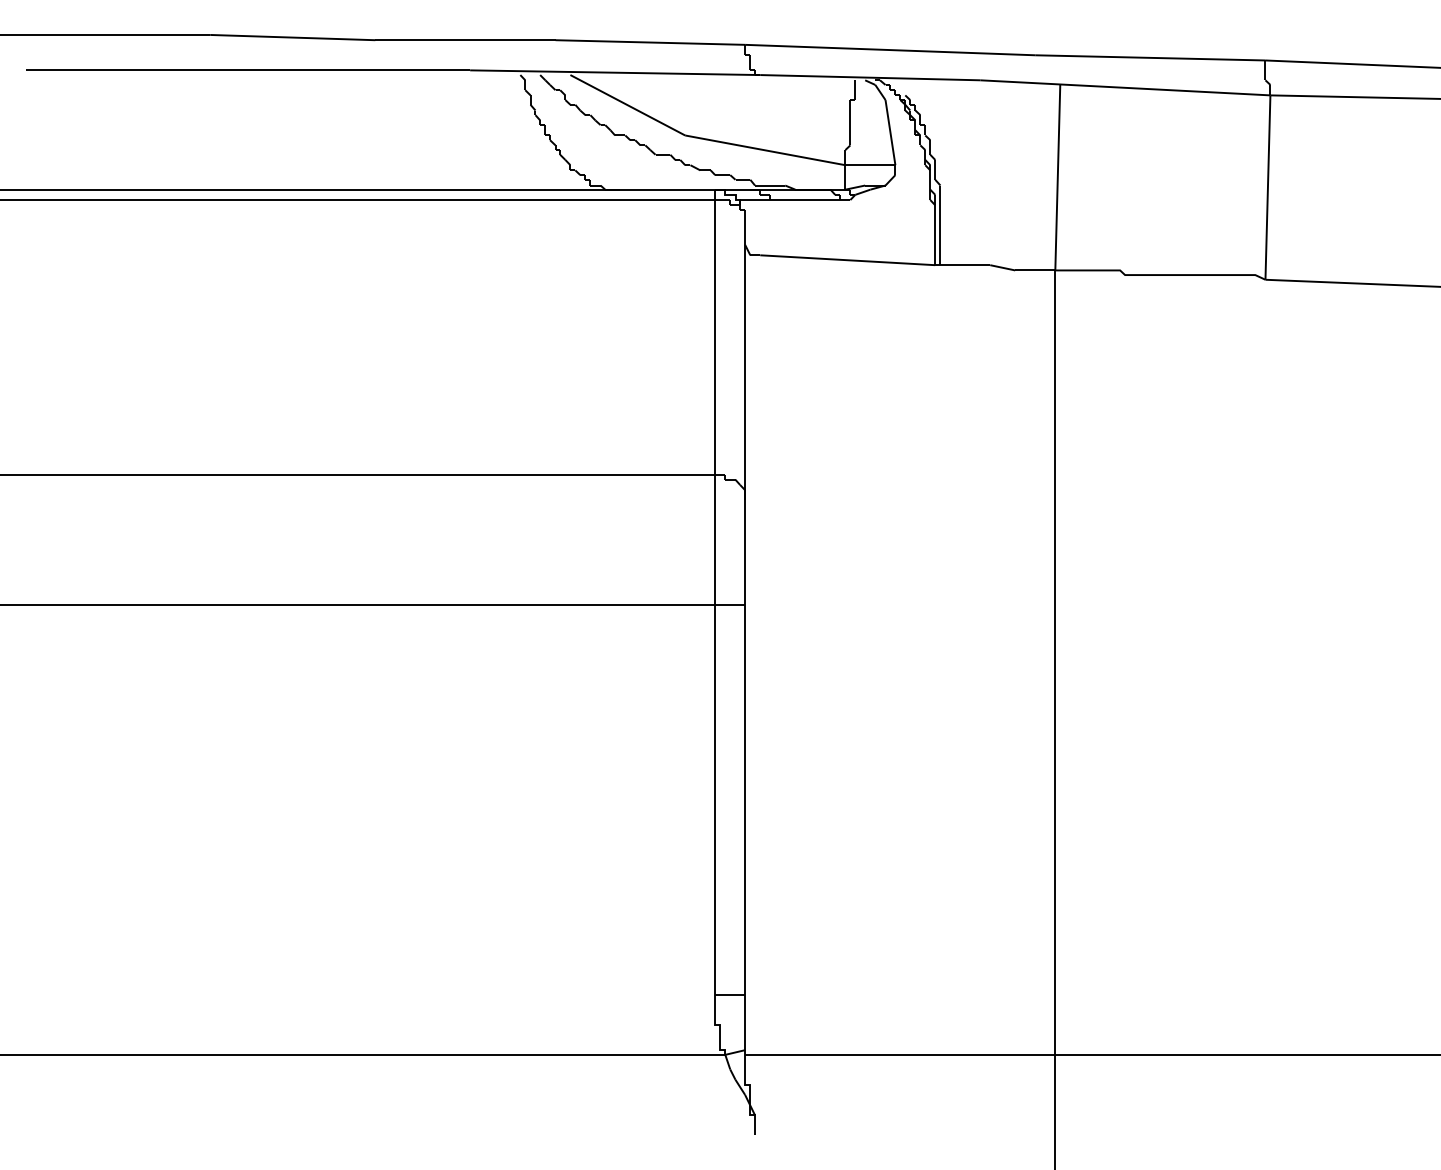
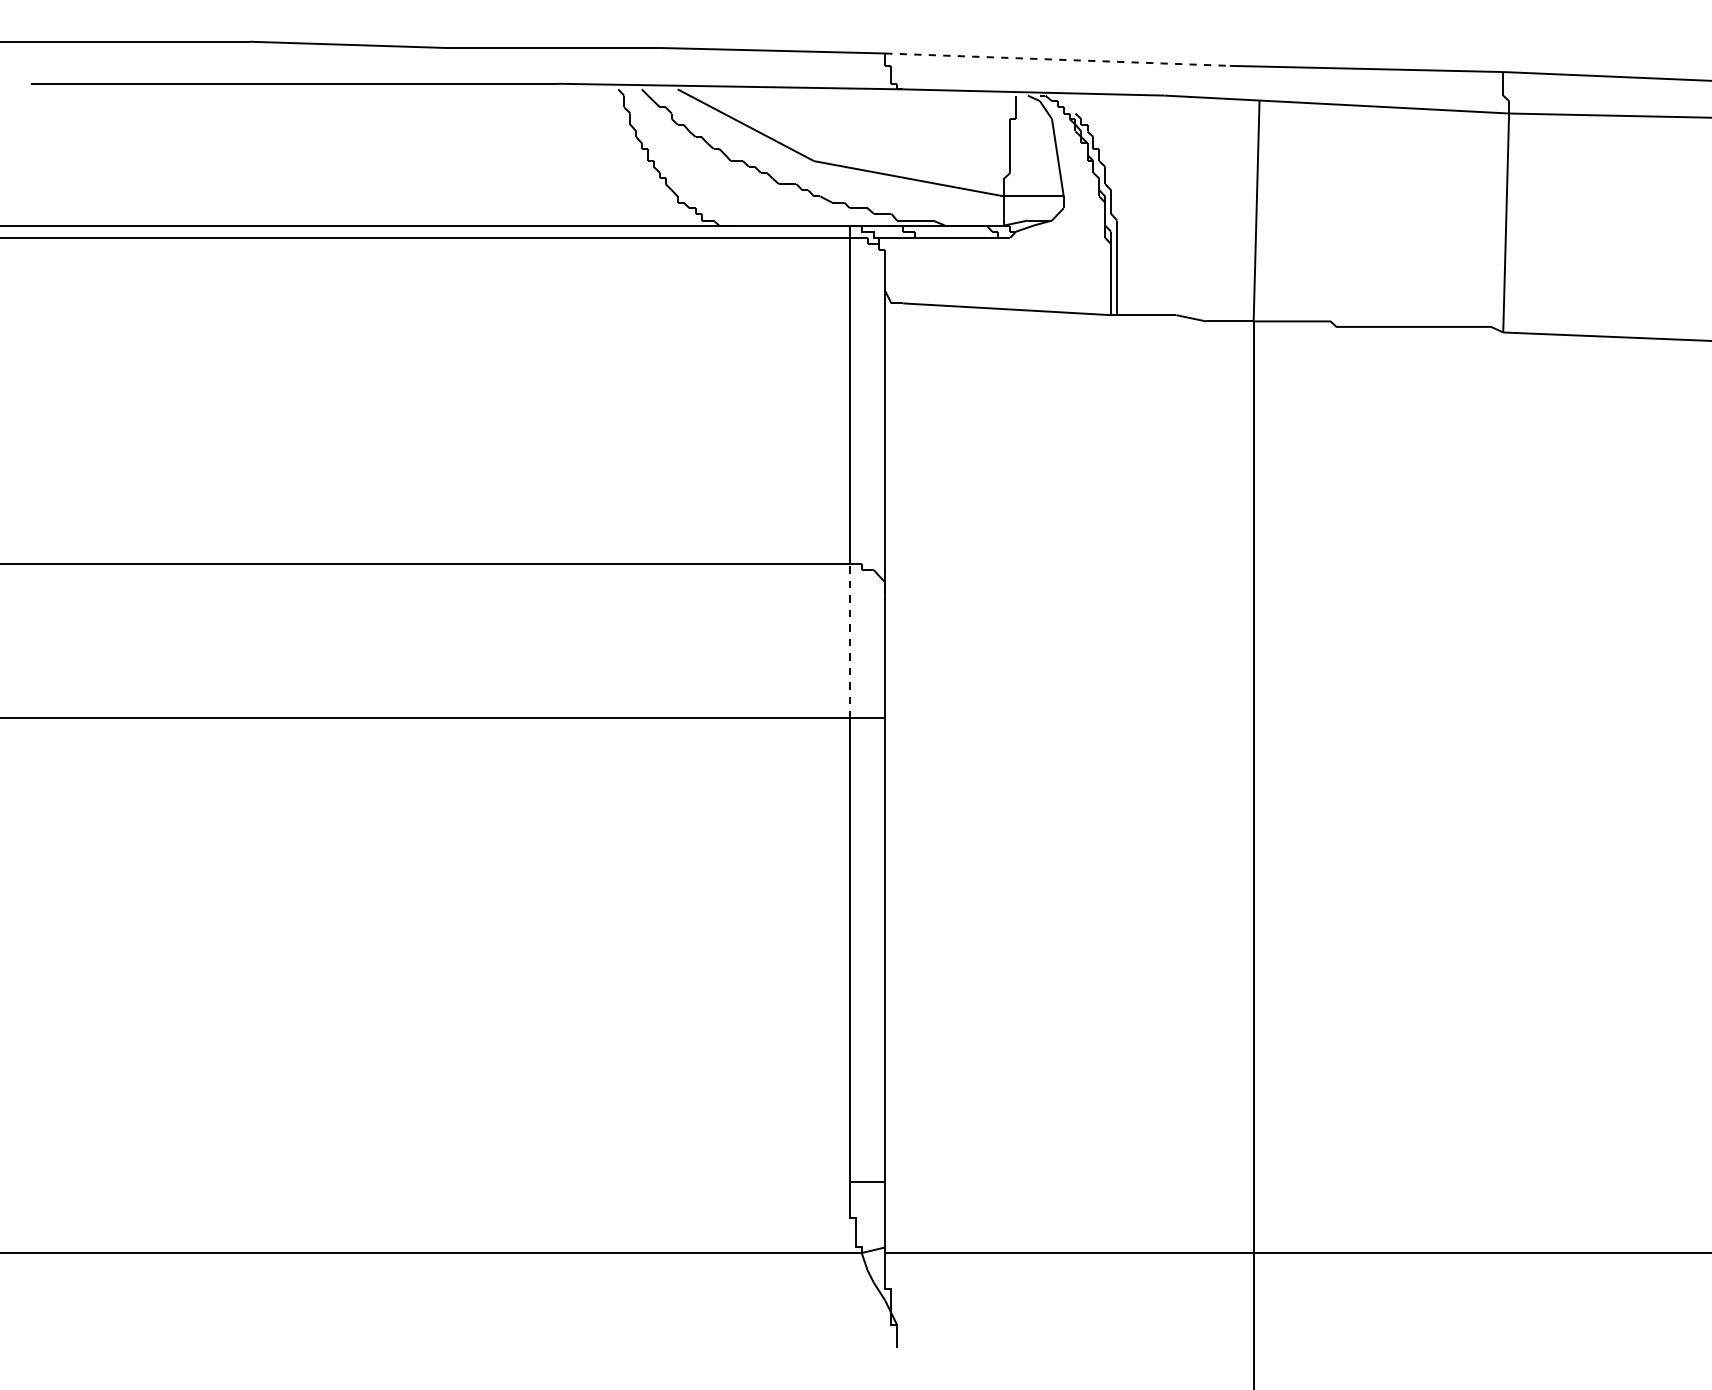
line: (891, 49) -> (1058, 59), solid -> dashed
line: (715, 539) -> (849, 640), solid -> dashed

